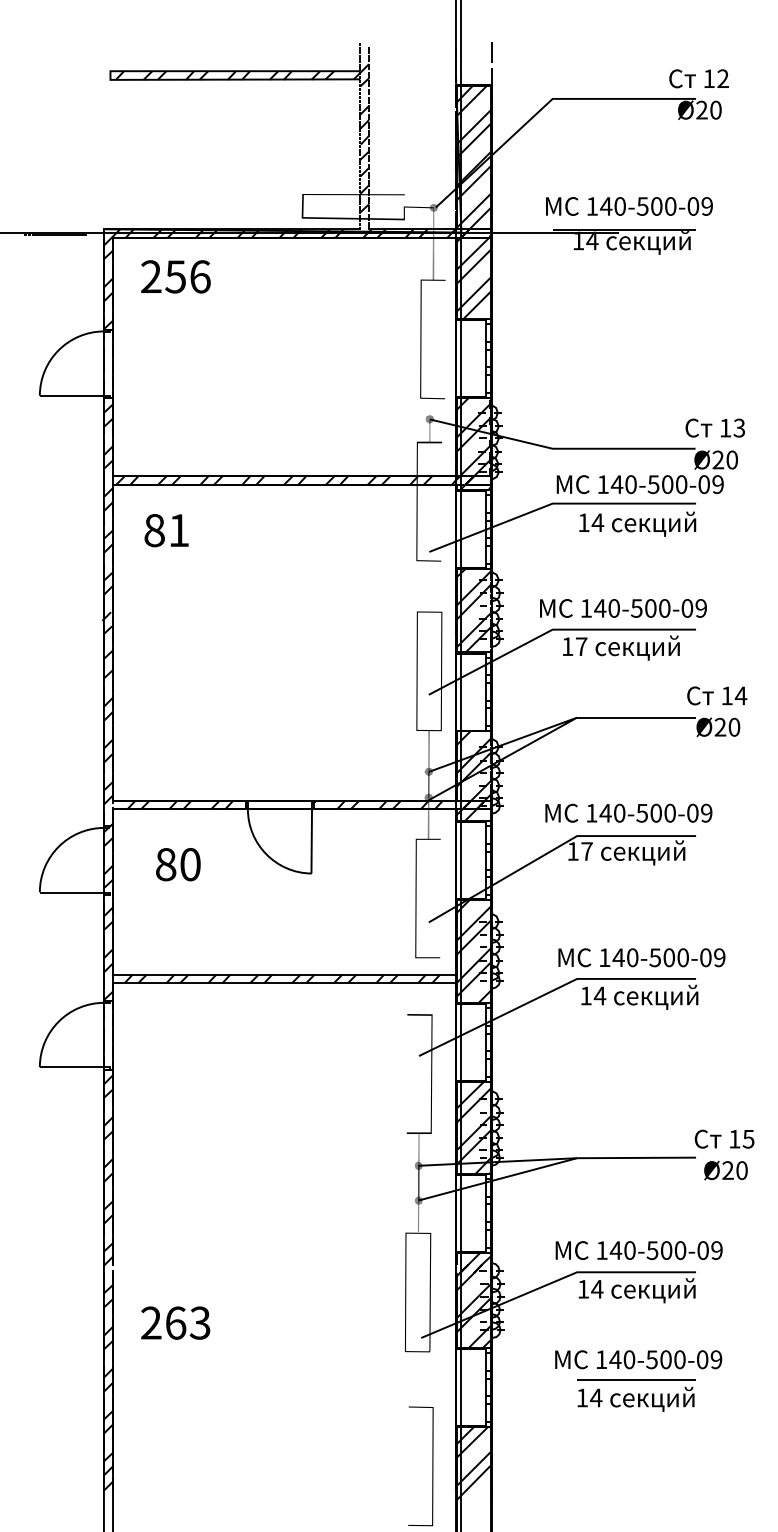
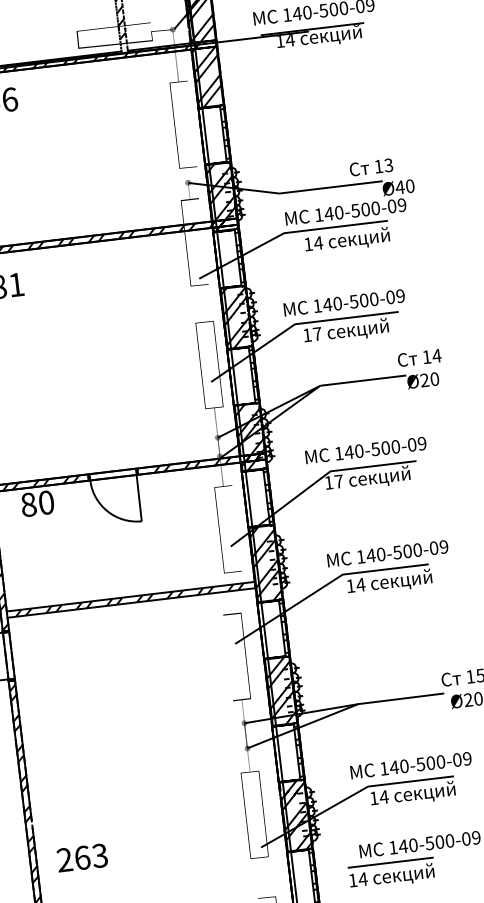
text: (714, 427) -> (370, 167), moved
text: (718, 459) -> (400, 187), Ø20 -> Ø40
text: (178, 864) -> (37, 503), moved
part: (636, 1395) -> (392, 874), moved

